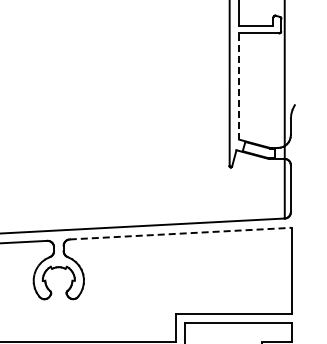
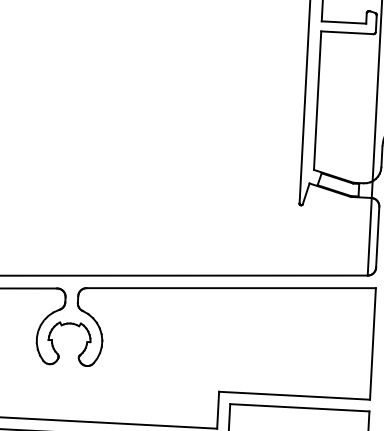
line: (239, 85) -> (317, 99), dashed -> solid
line: (180, 233) -> (231, 287), dashed -> solid

